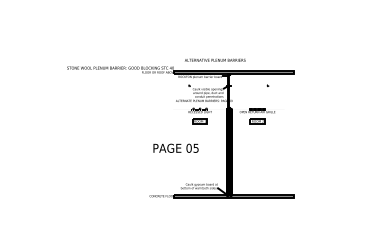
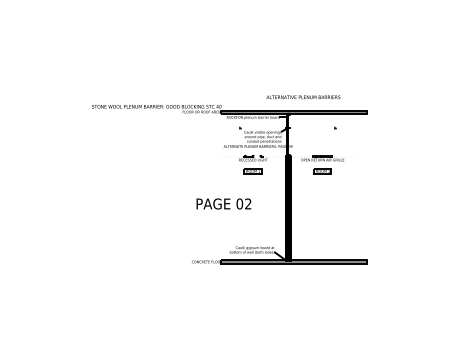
text: (215, 60) -> (303, 97), moved
text: (196, 147) -> (248, 203), 05 -> 02

